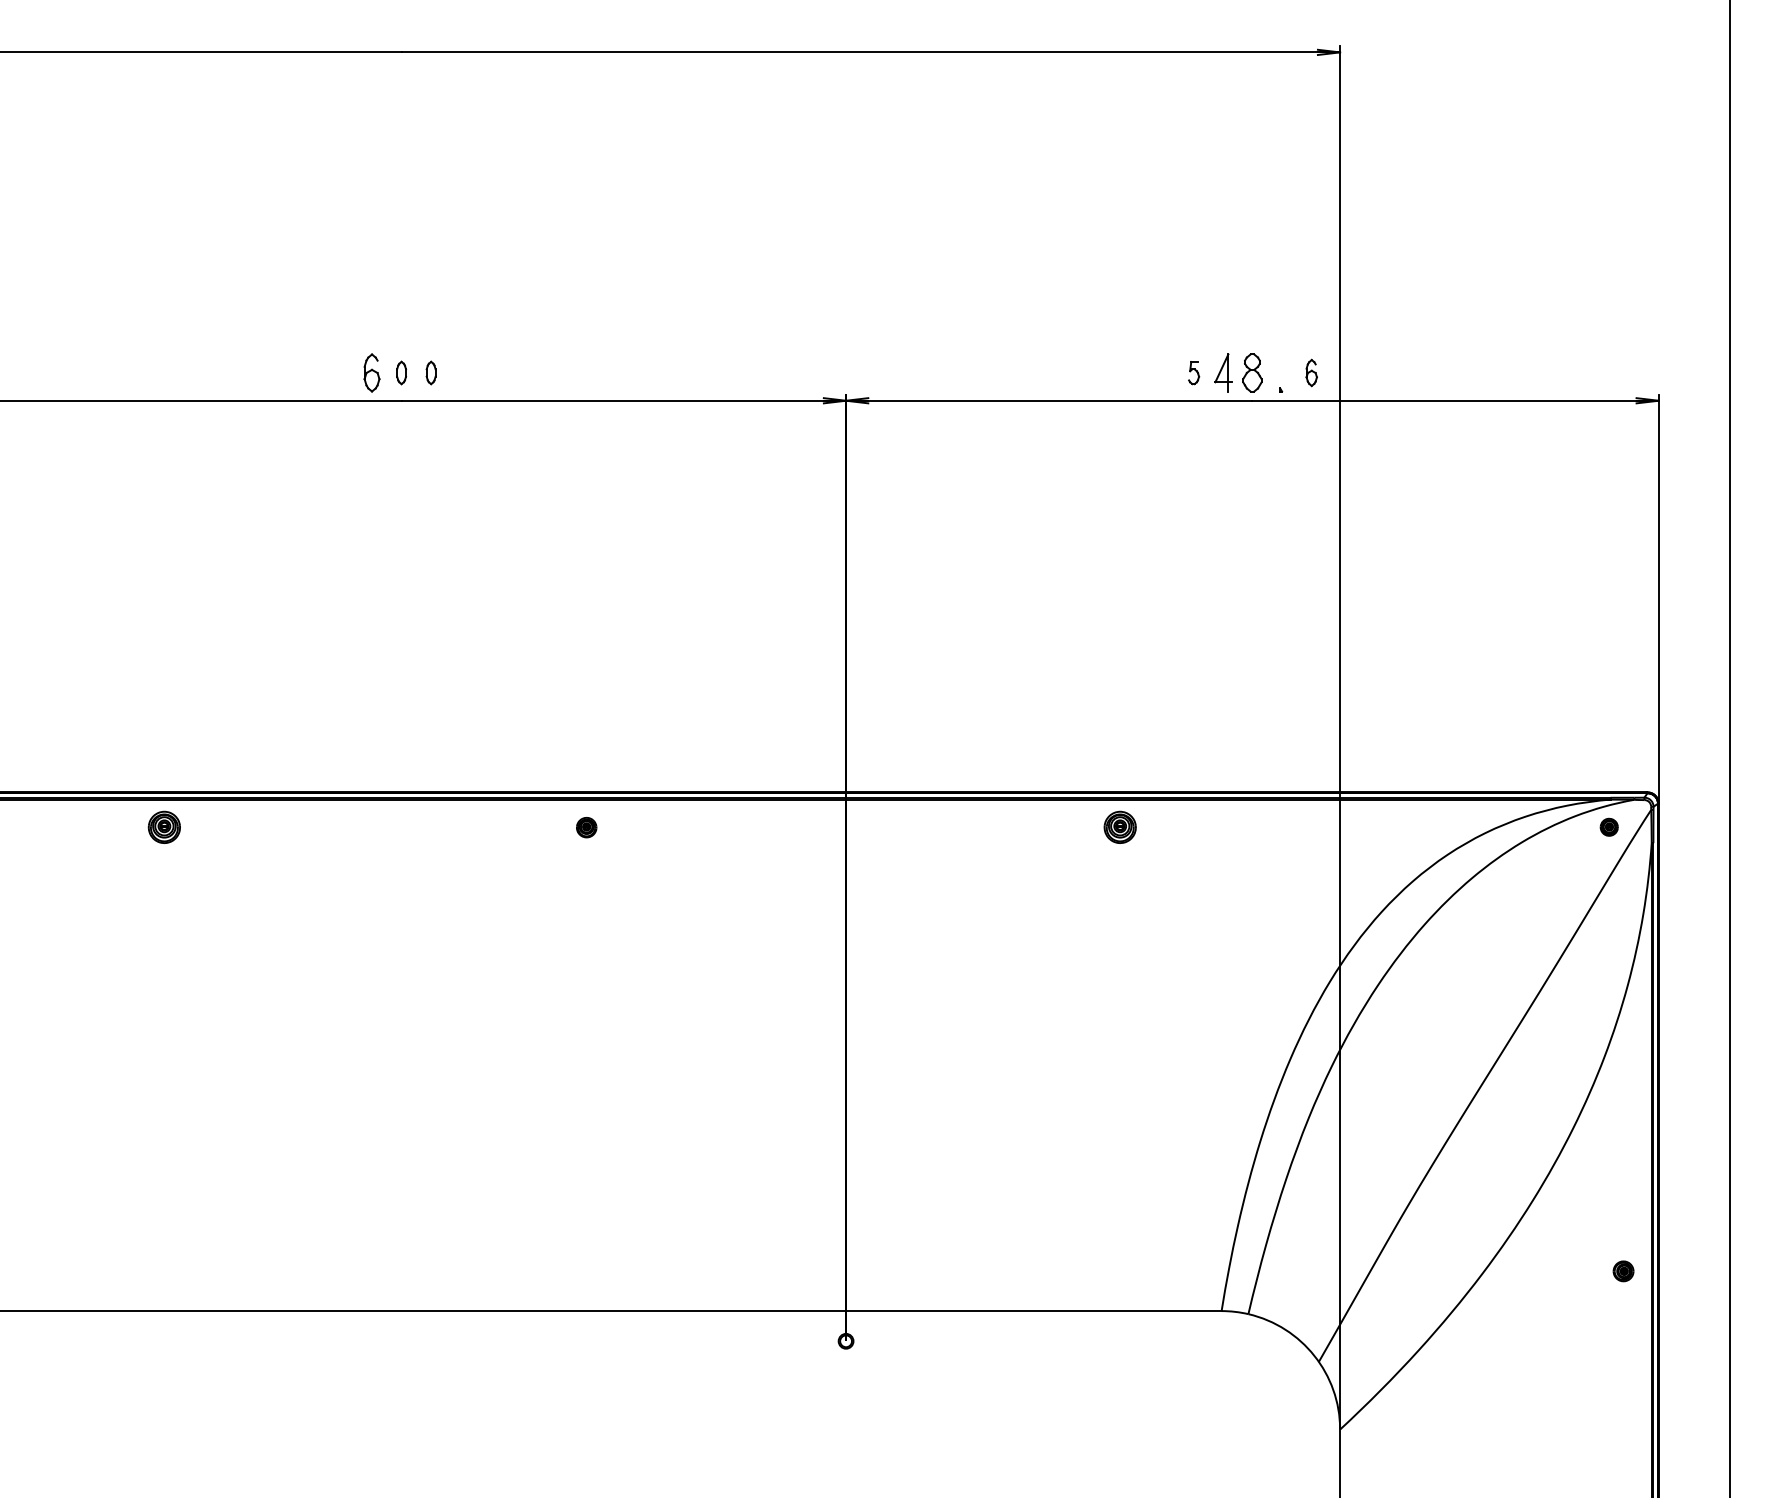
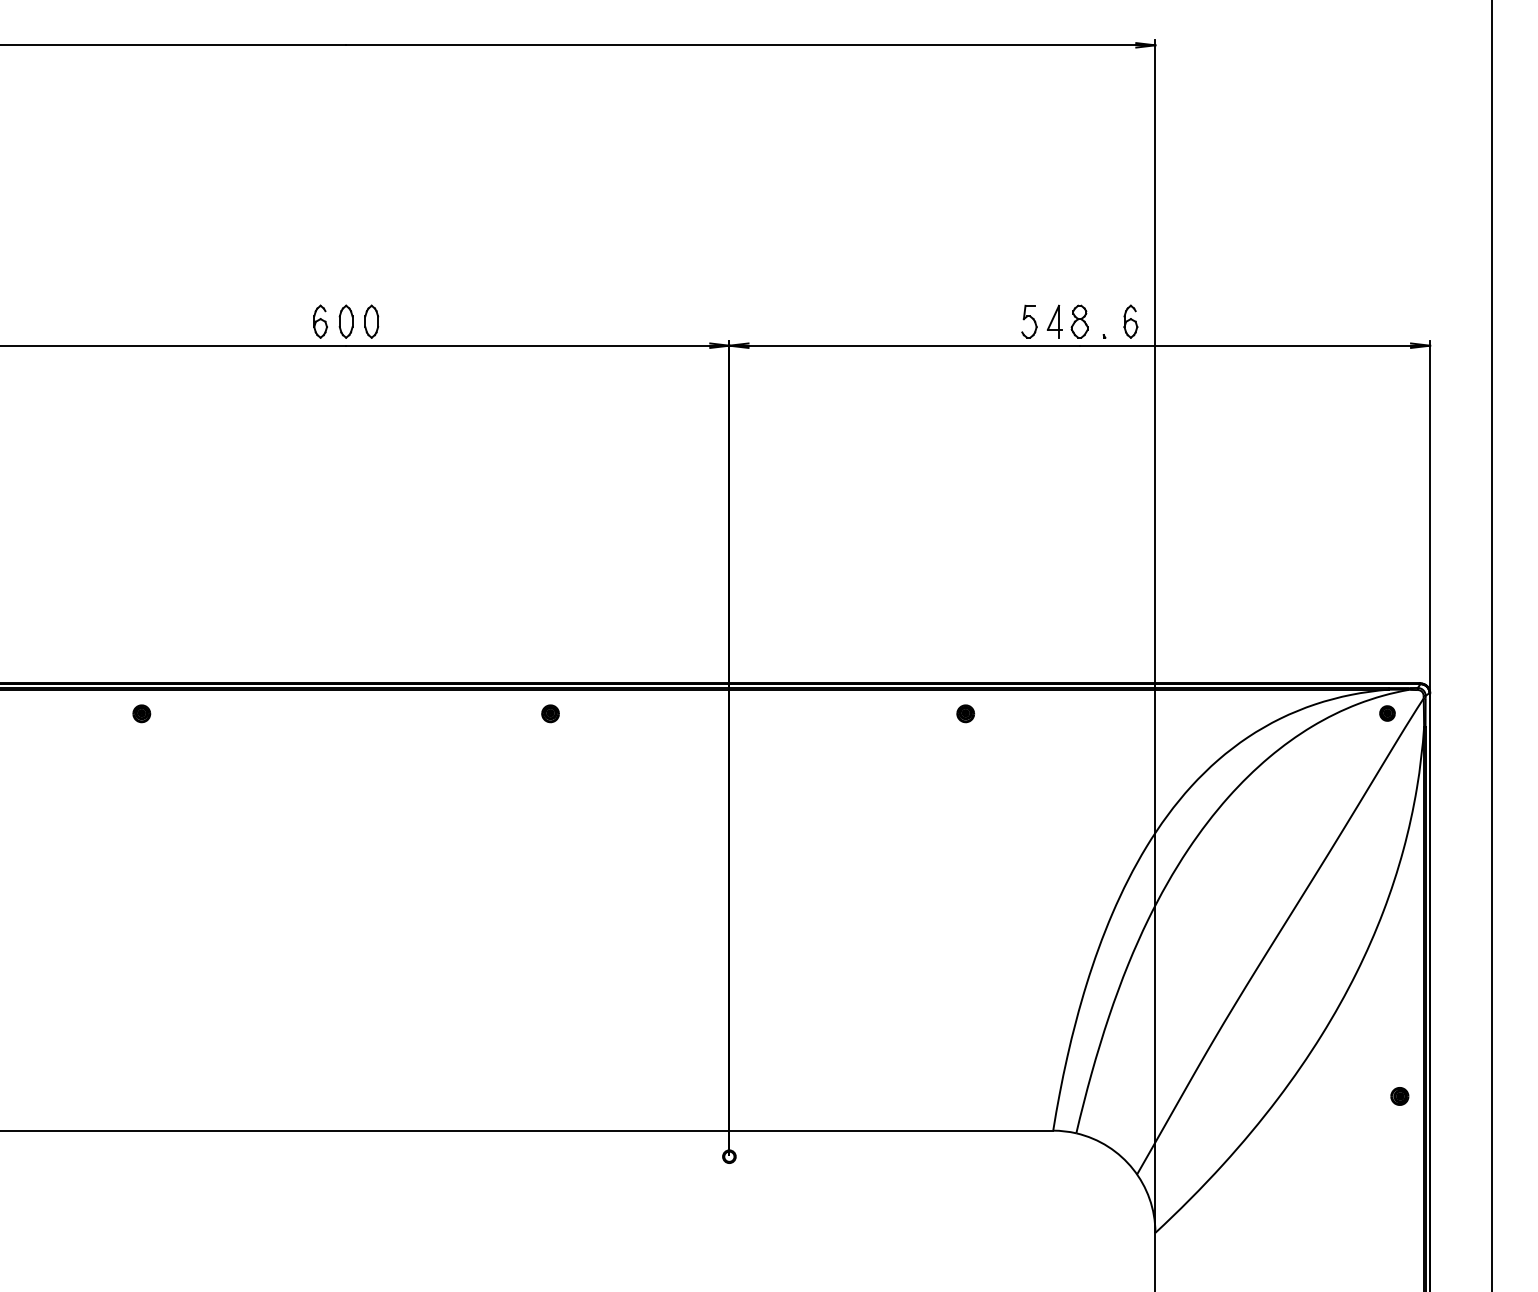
part: (401, 372) -> (346, 321), size x1.67
part: (430, 372) -> (371, 321), size x1.67
part: (1193, 372) -> (1028, 321), size x1.67
part: (1311, 372) -> (1130, 321), size x1.43
part: (164, 827) -> (141, 713), size x0.62
part: (586, 827) -> (550, 713), moved
part: (1119, 827) -> (965, 713), size x0.62

